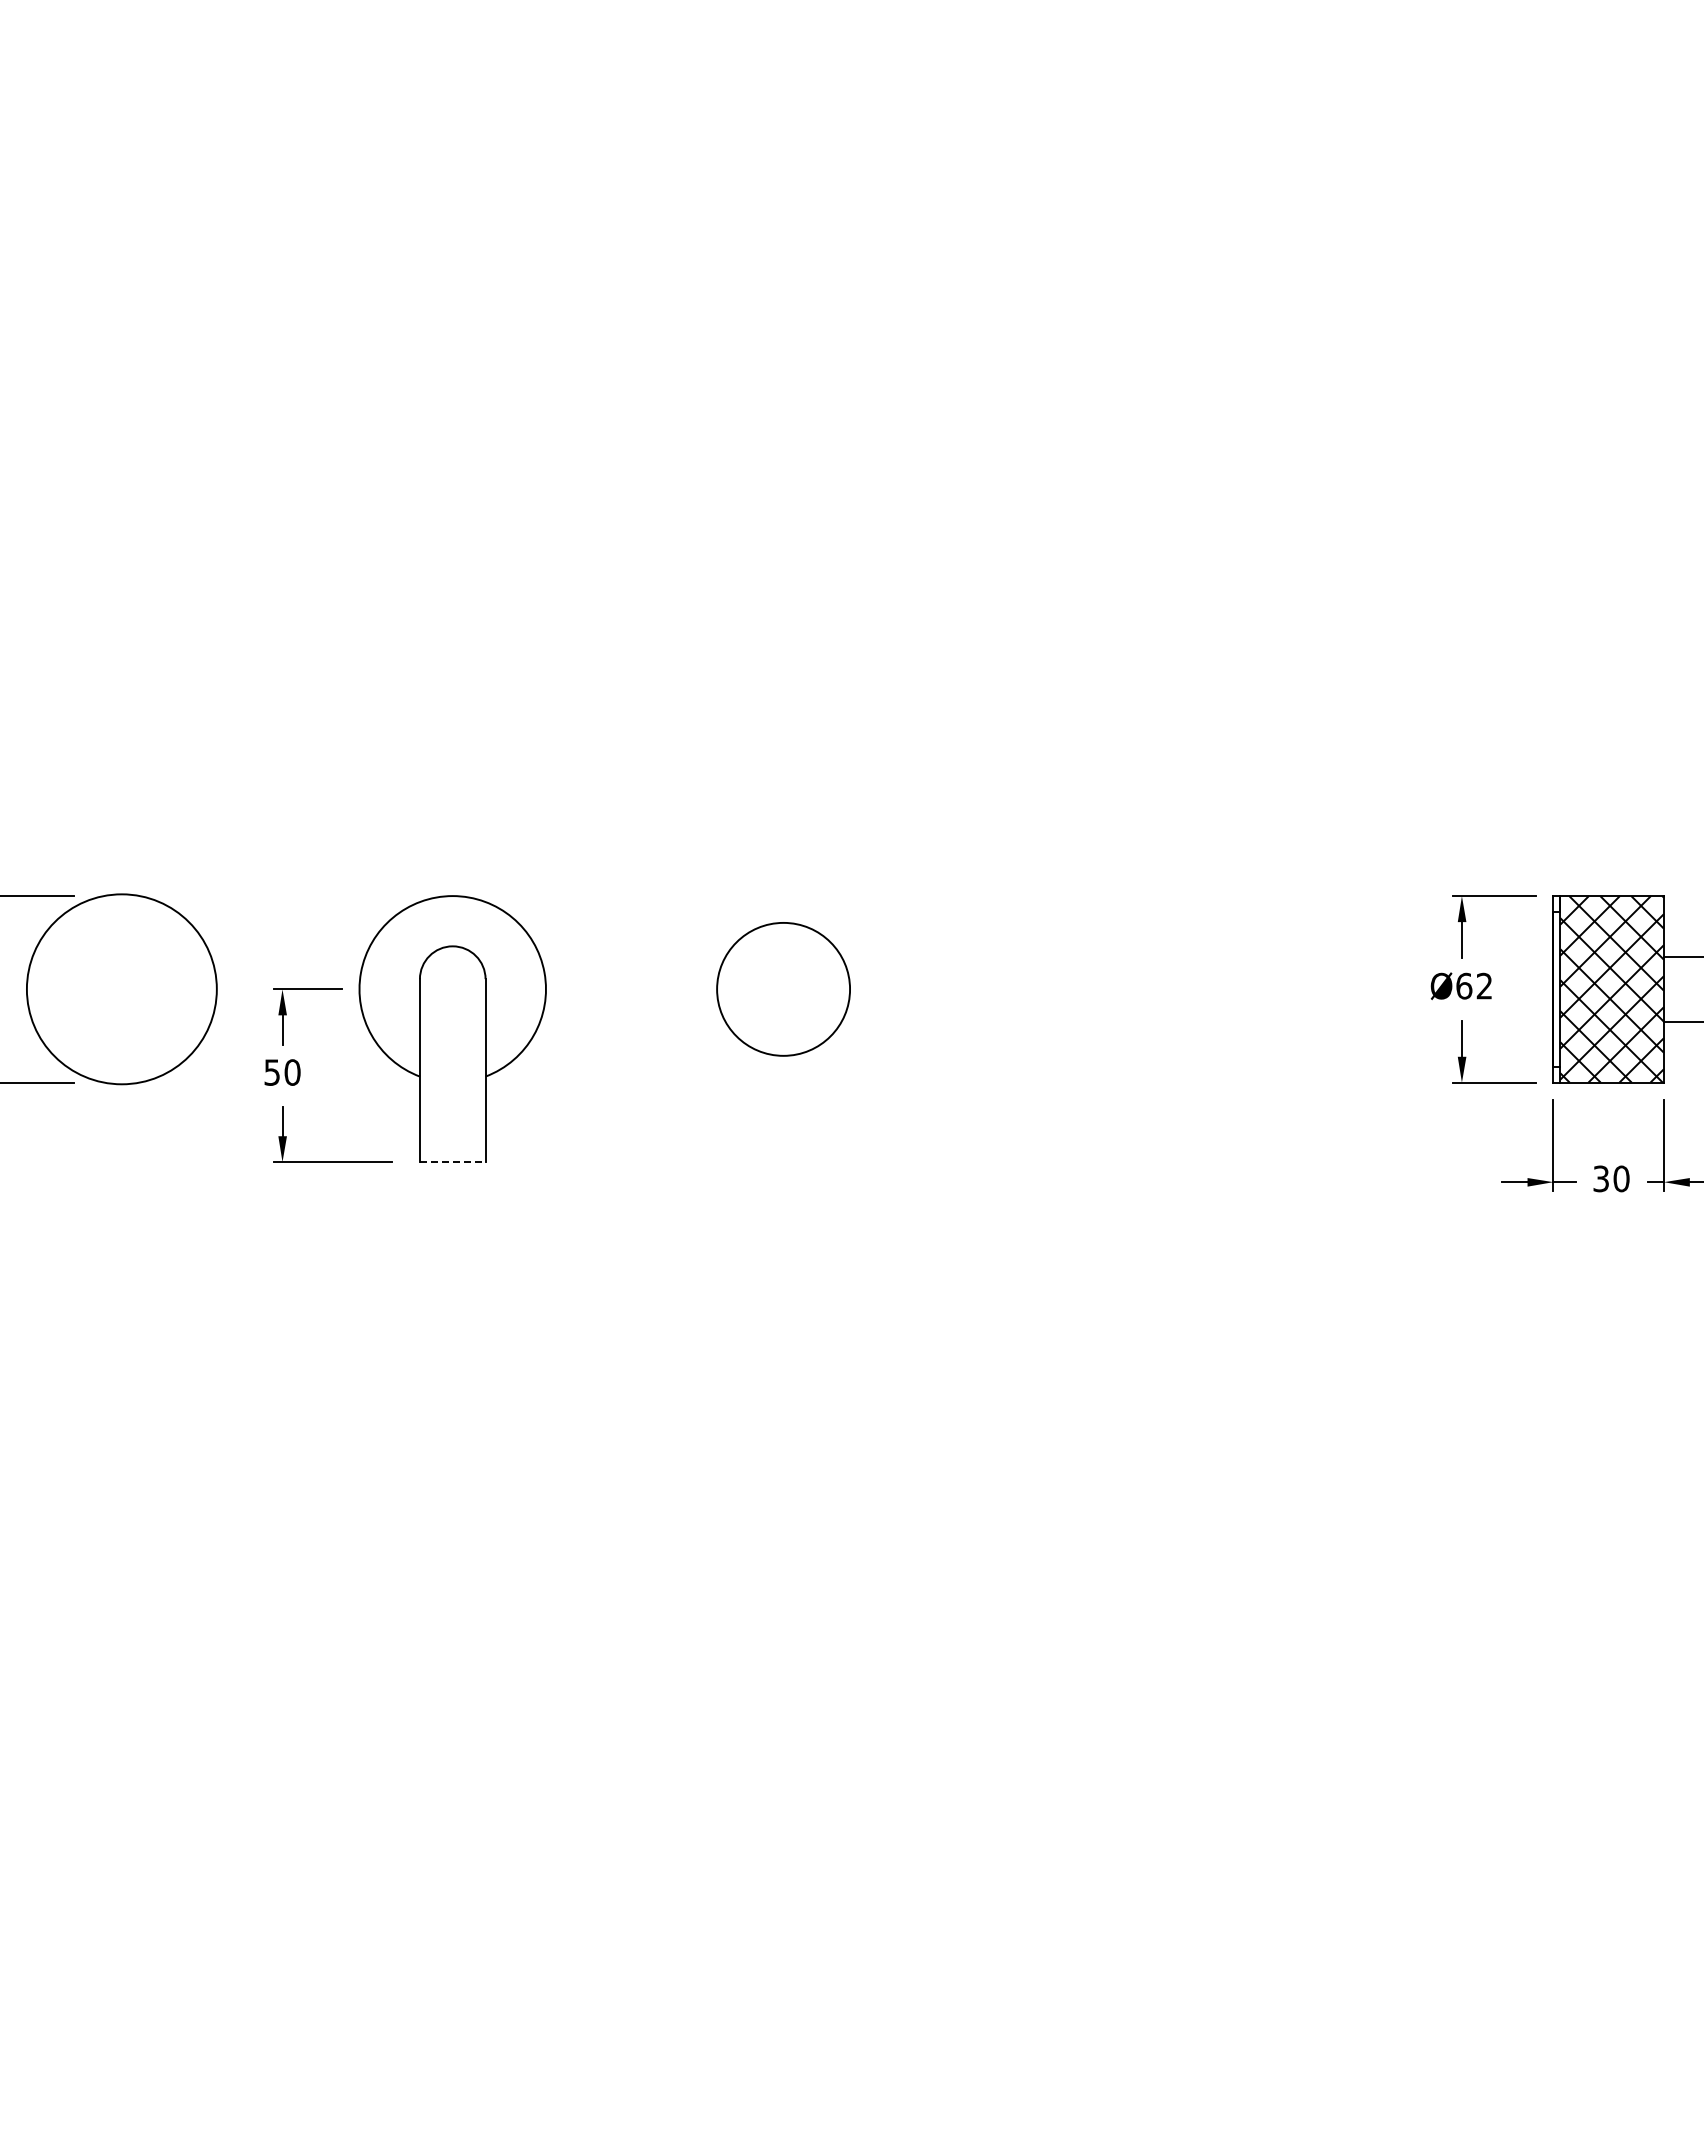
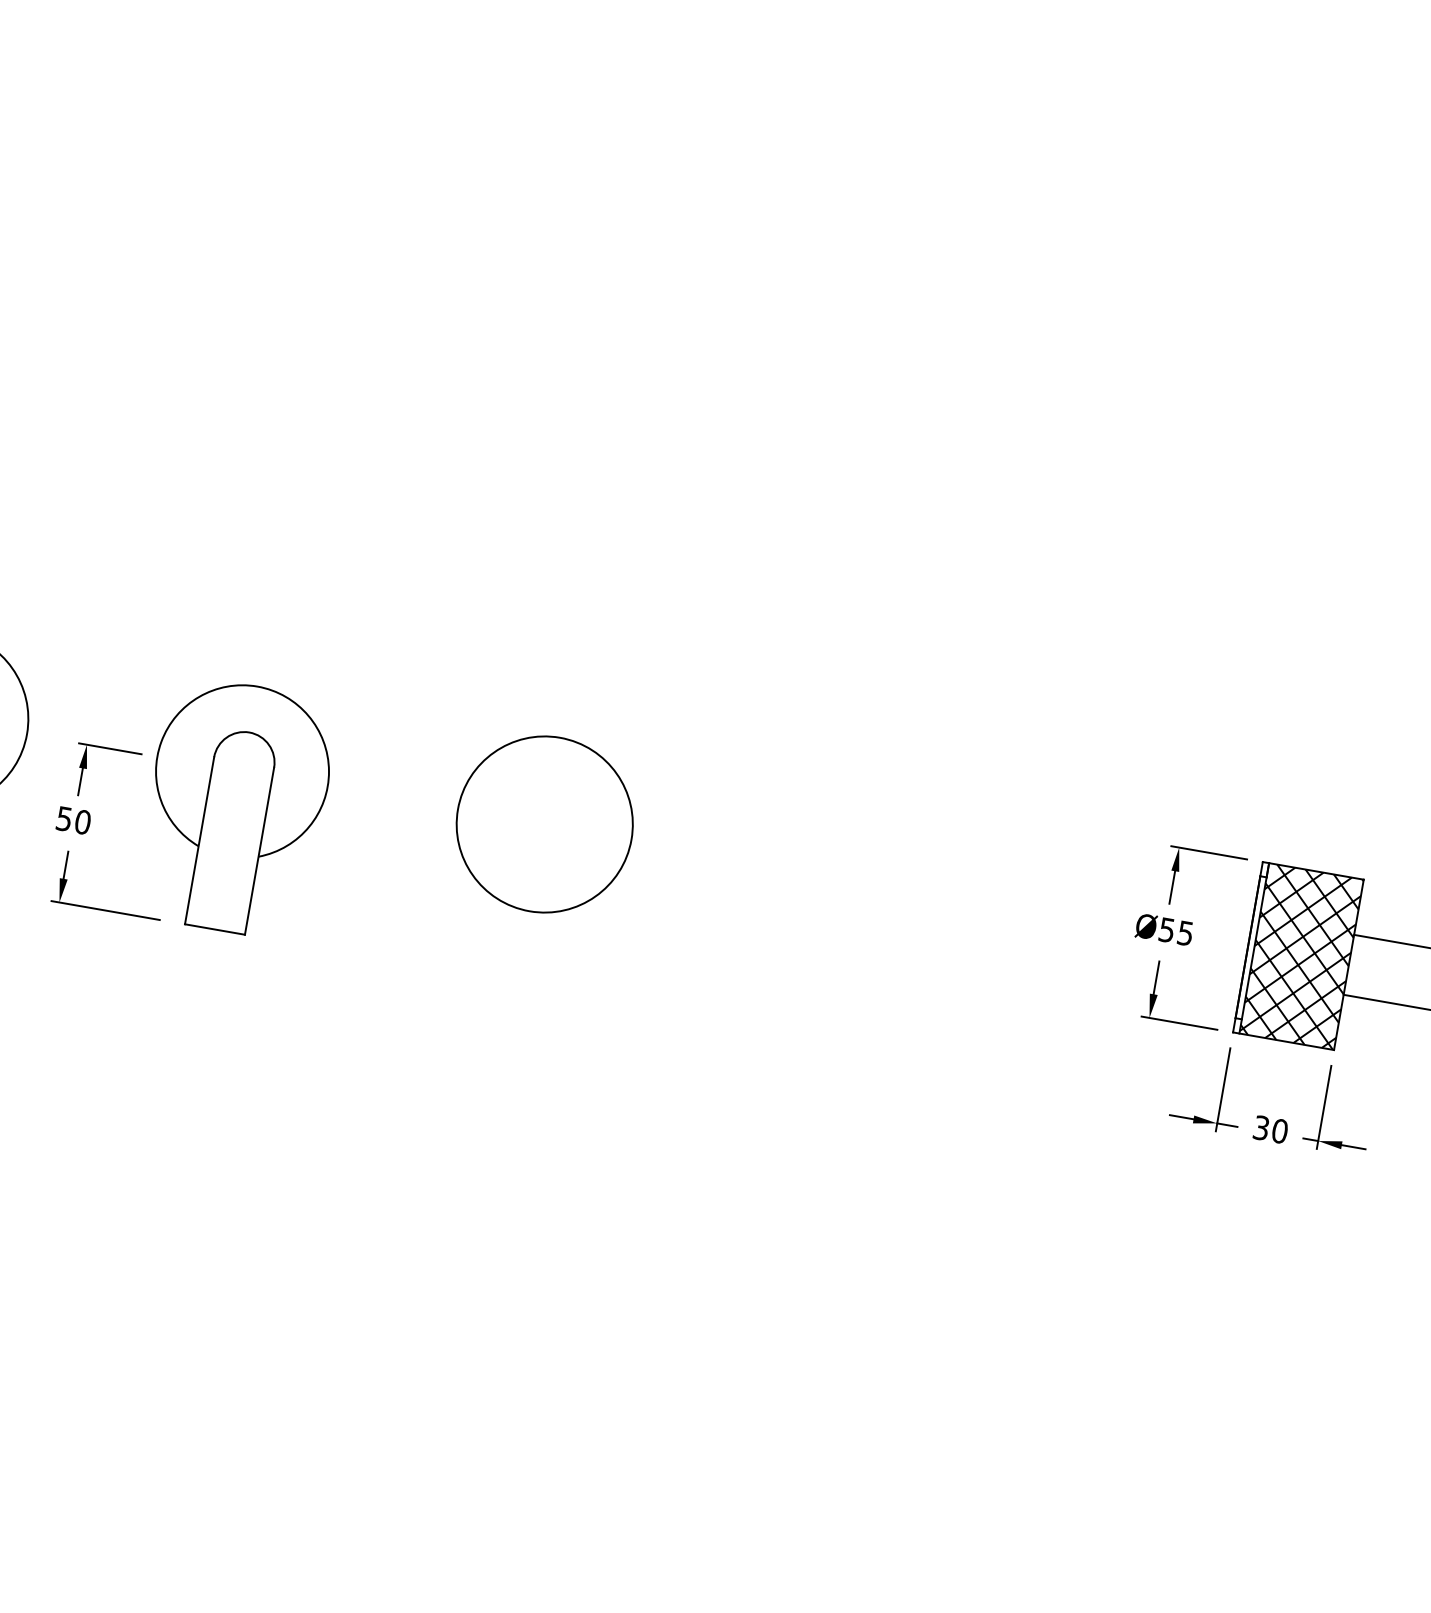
text: (1473, 985) -> (1175, 931), Ø62 -> Ø55
circle: (783, 989) -> (544, 824), size x1.43
line: (452, 1162) -> (214, 929), dashed -> solid

